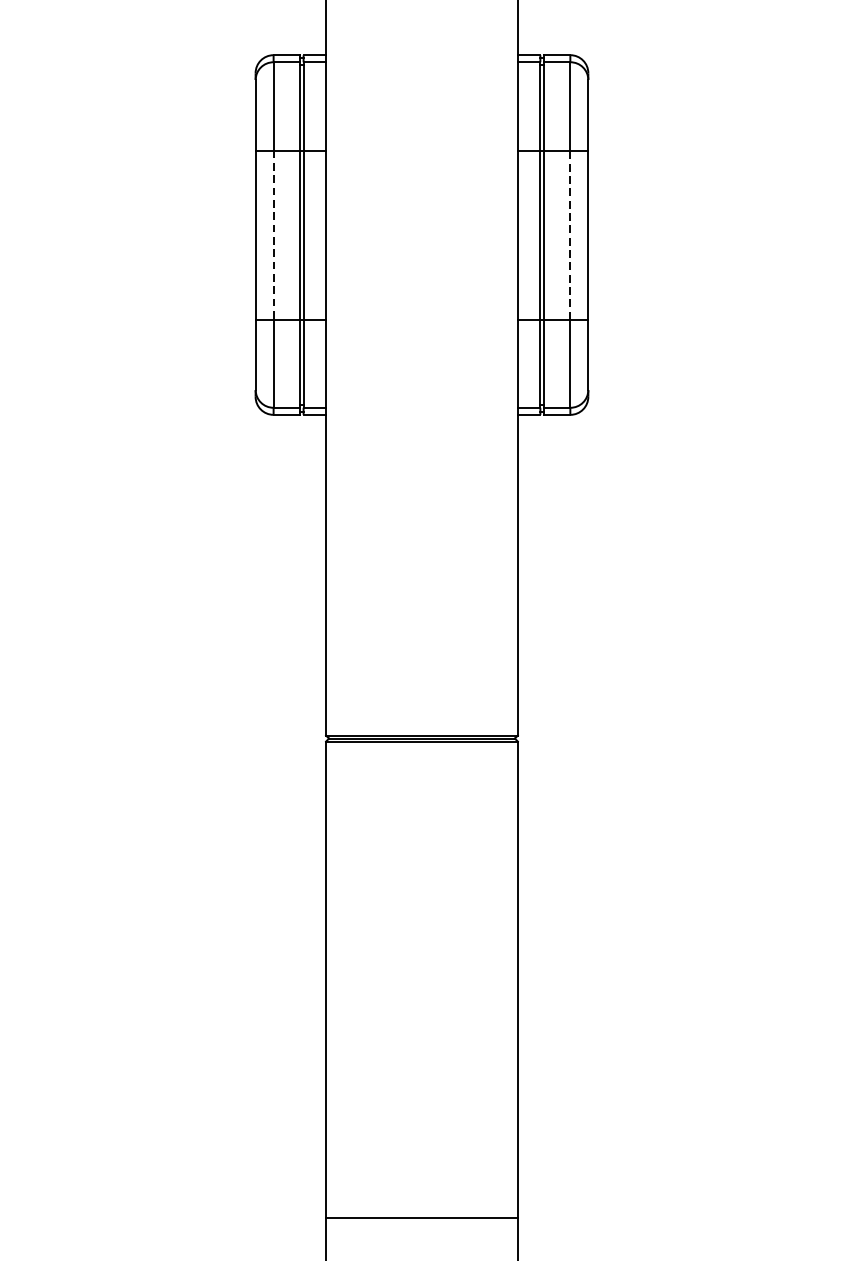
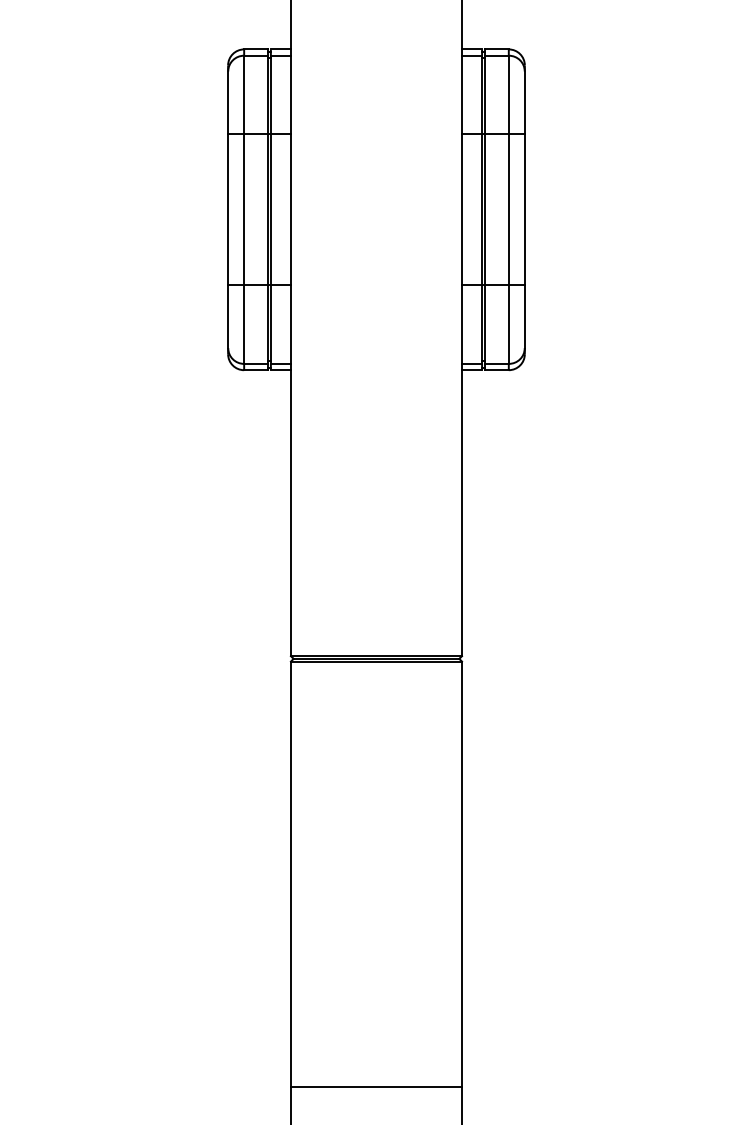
line: (570, 234) -> (508, 209), dashed -> solid
line: (273, 235) -> (244, 210), dashed -> solid

